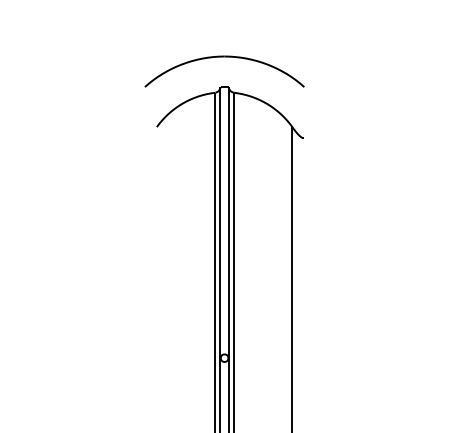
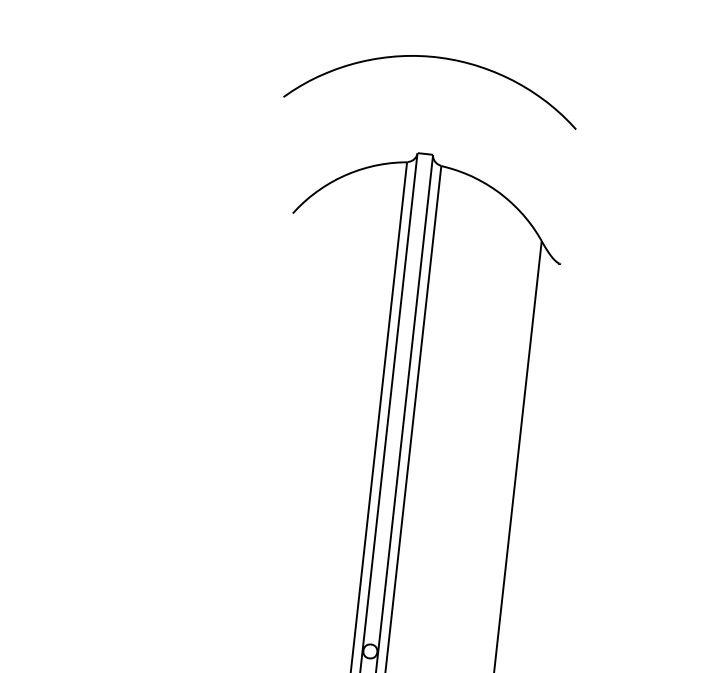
part: (224, 57) -> (435, 58), moved

